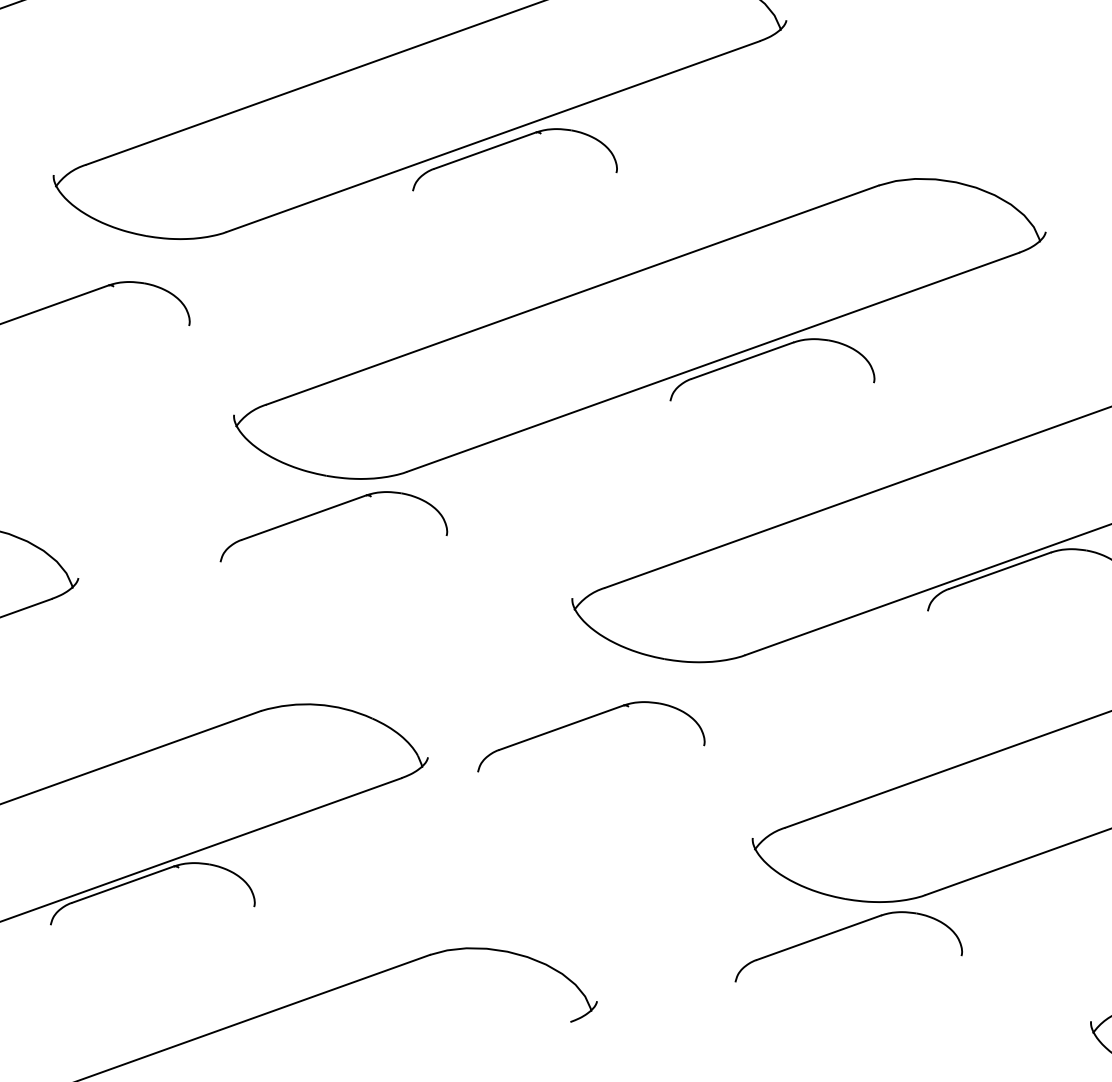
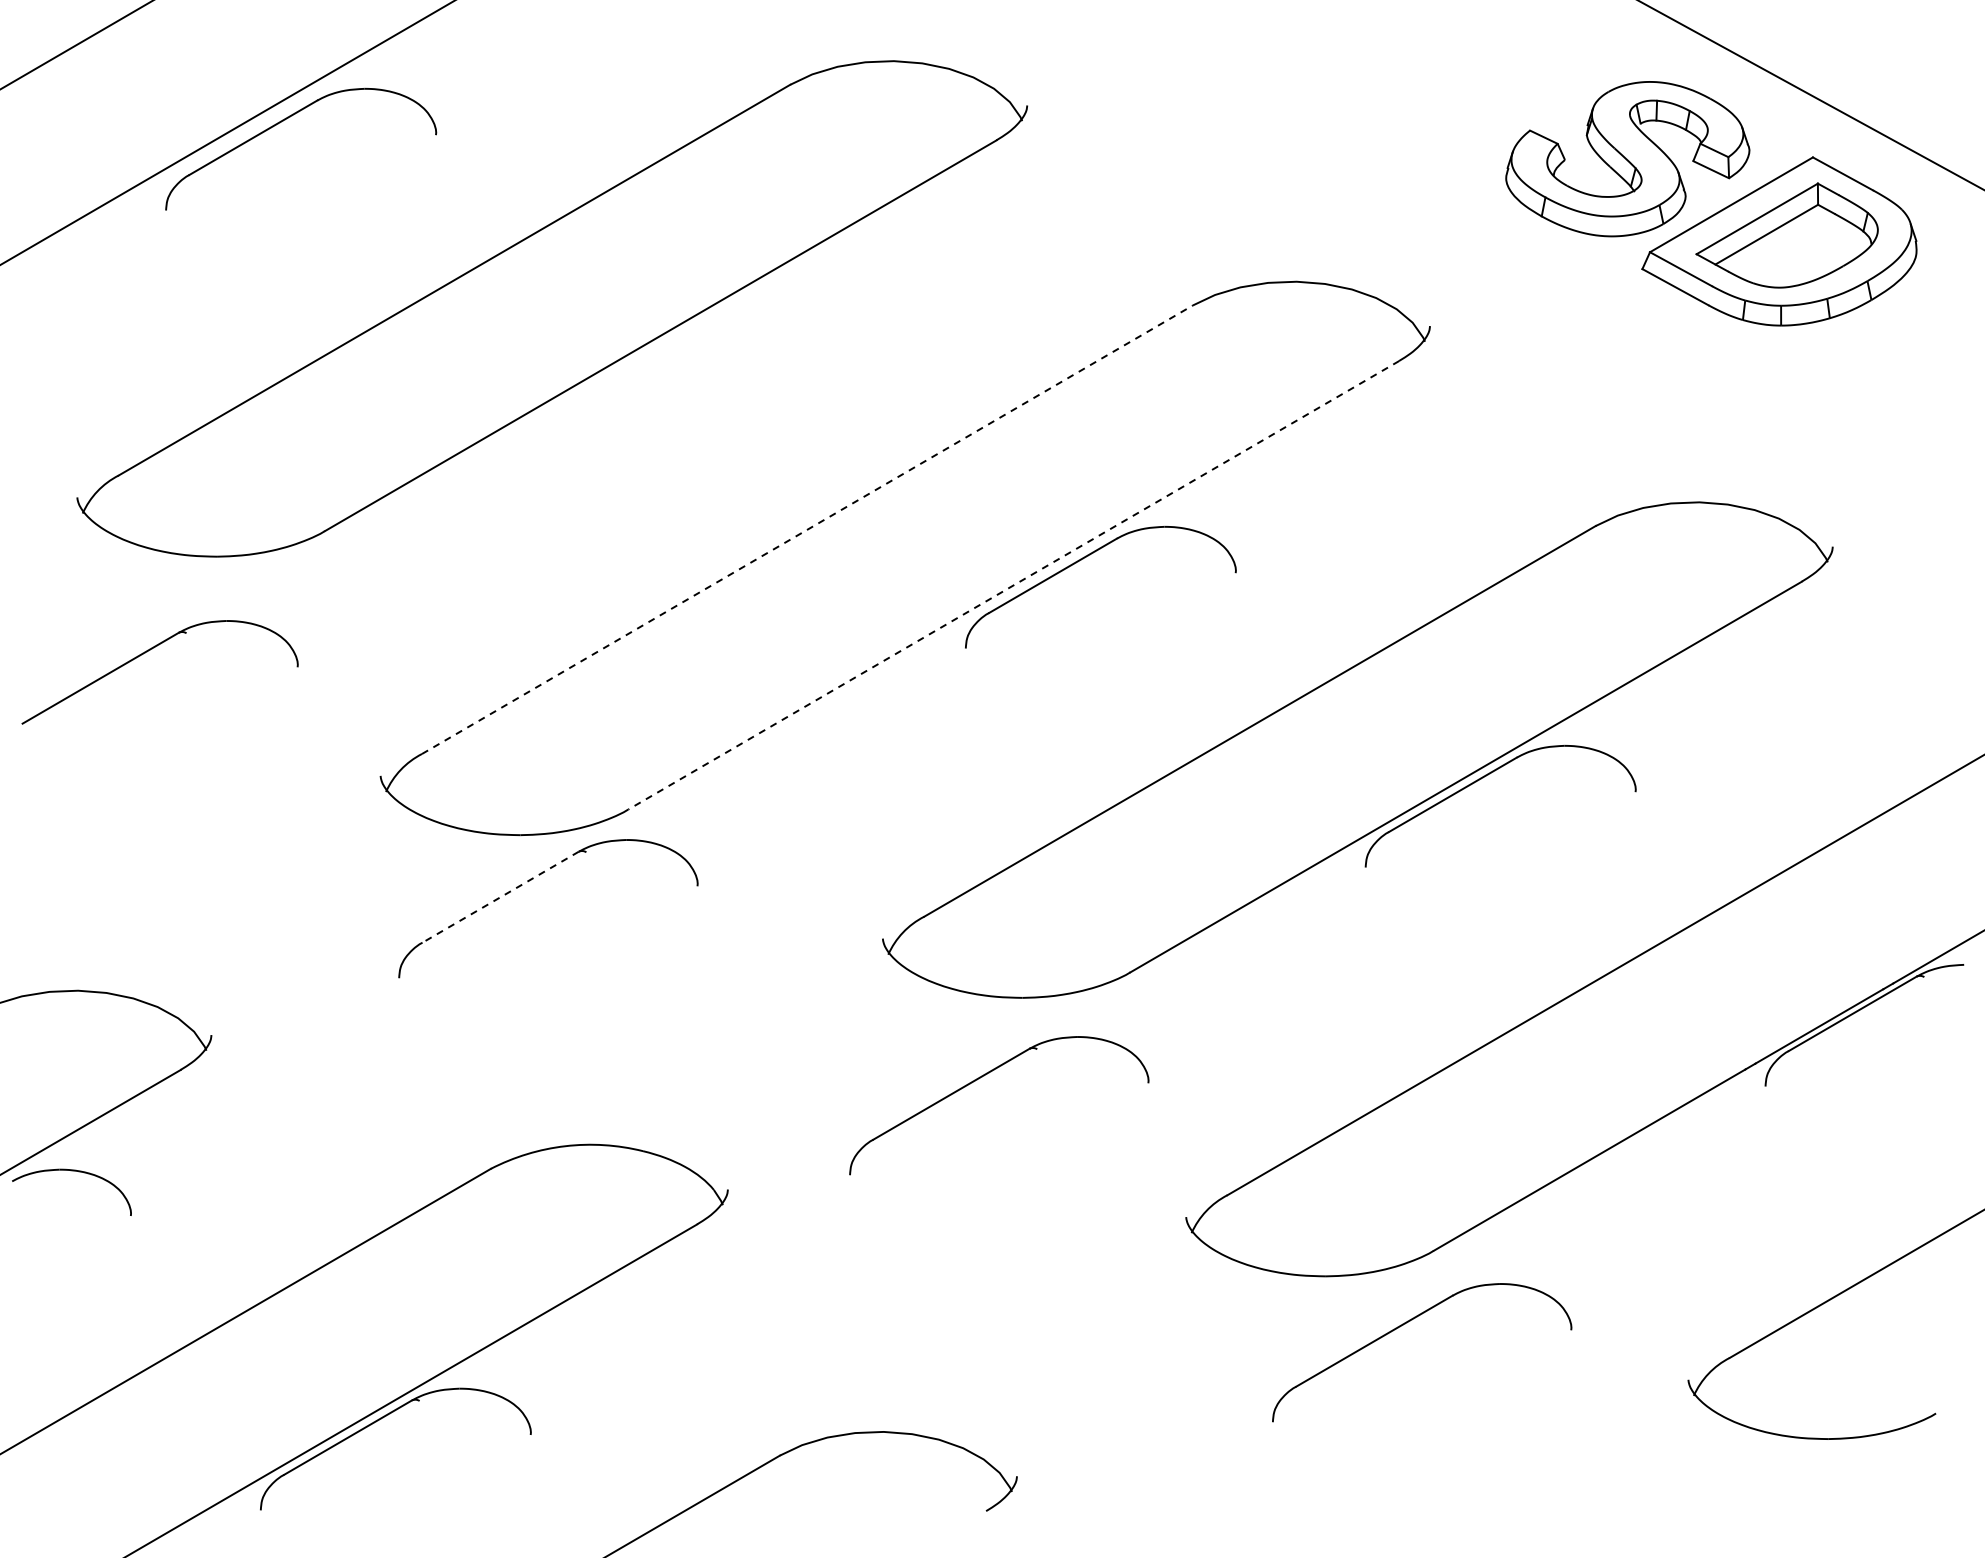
part: (510, 142) -> (685, 339), removed
line: (572, 294) -> (807, 529), solid -> dashed
line: (712, 362) -> (1013, 585), solid -> dashed
line: (303, 517) -> (500, 897), solid -> dashed
part: (587, 719) -> (984, 1076), moved
part: (843, 929) -> (1405, 1324), moved

